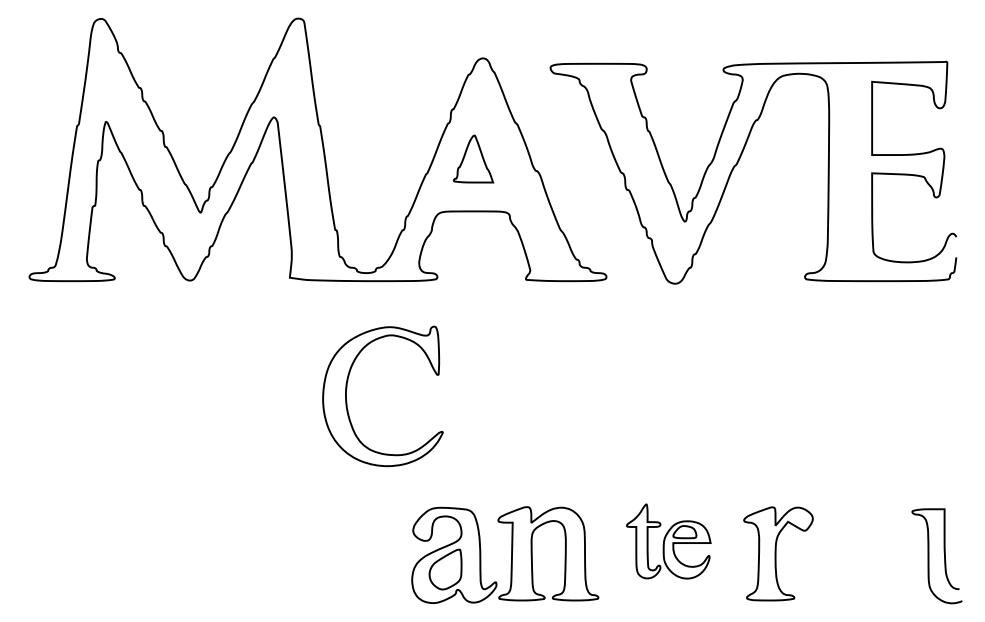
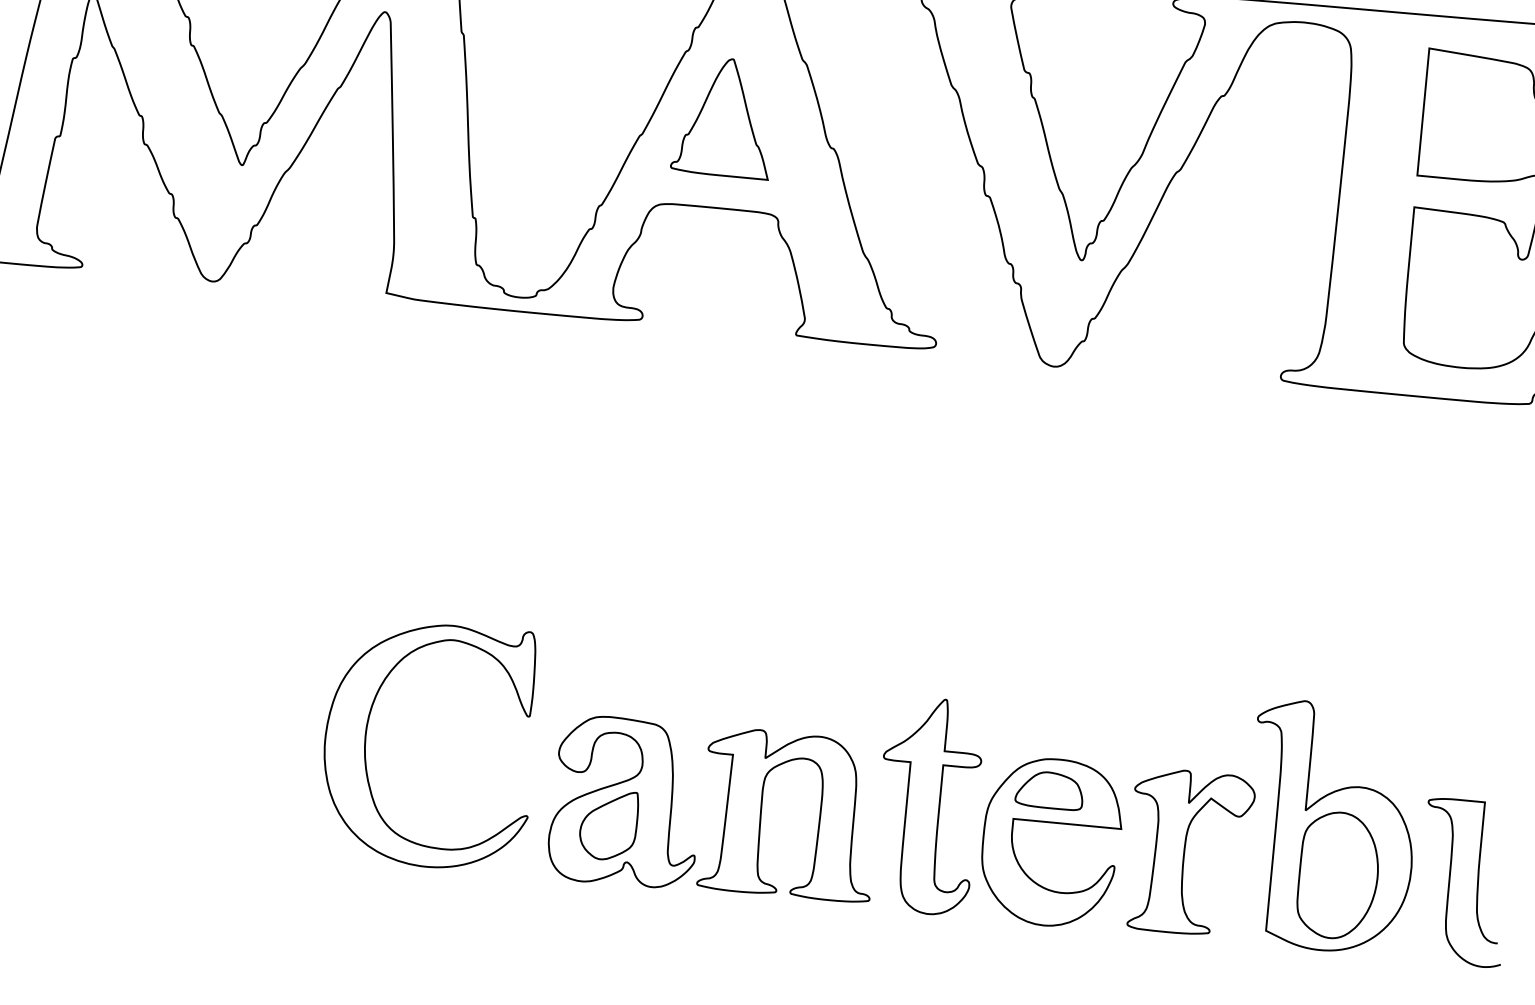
part: (473, 158) -> (724, 116), size x1.43
part: (347, 401) -> (367, 747), moved
part: (858, 531) -> (1331, 826), added
part: (668, 541) -> (1000, 813), size x1.67

